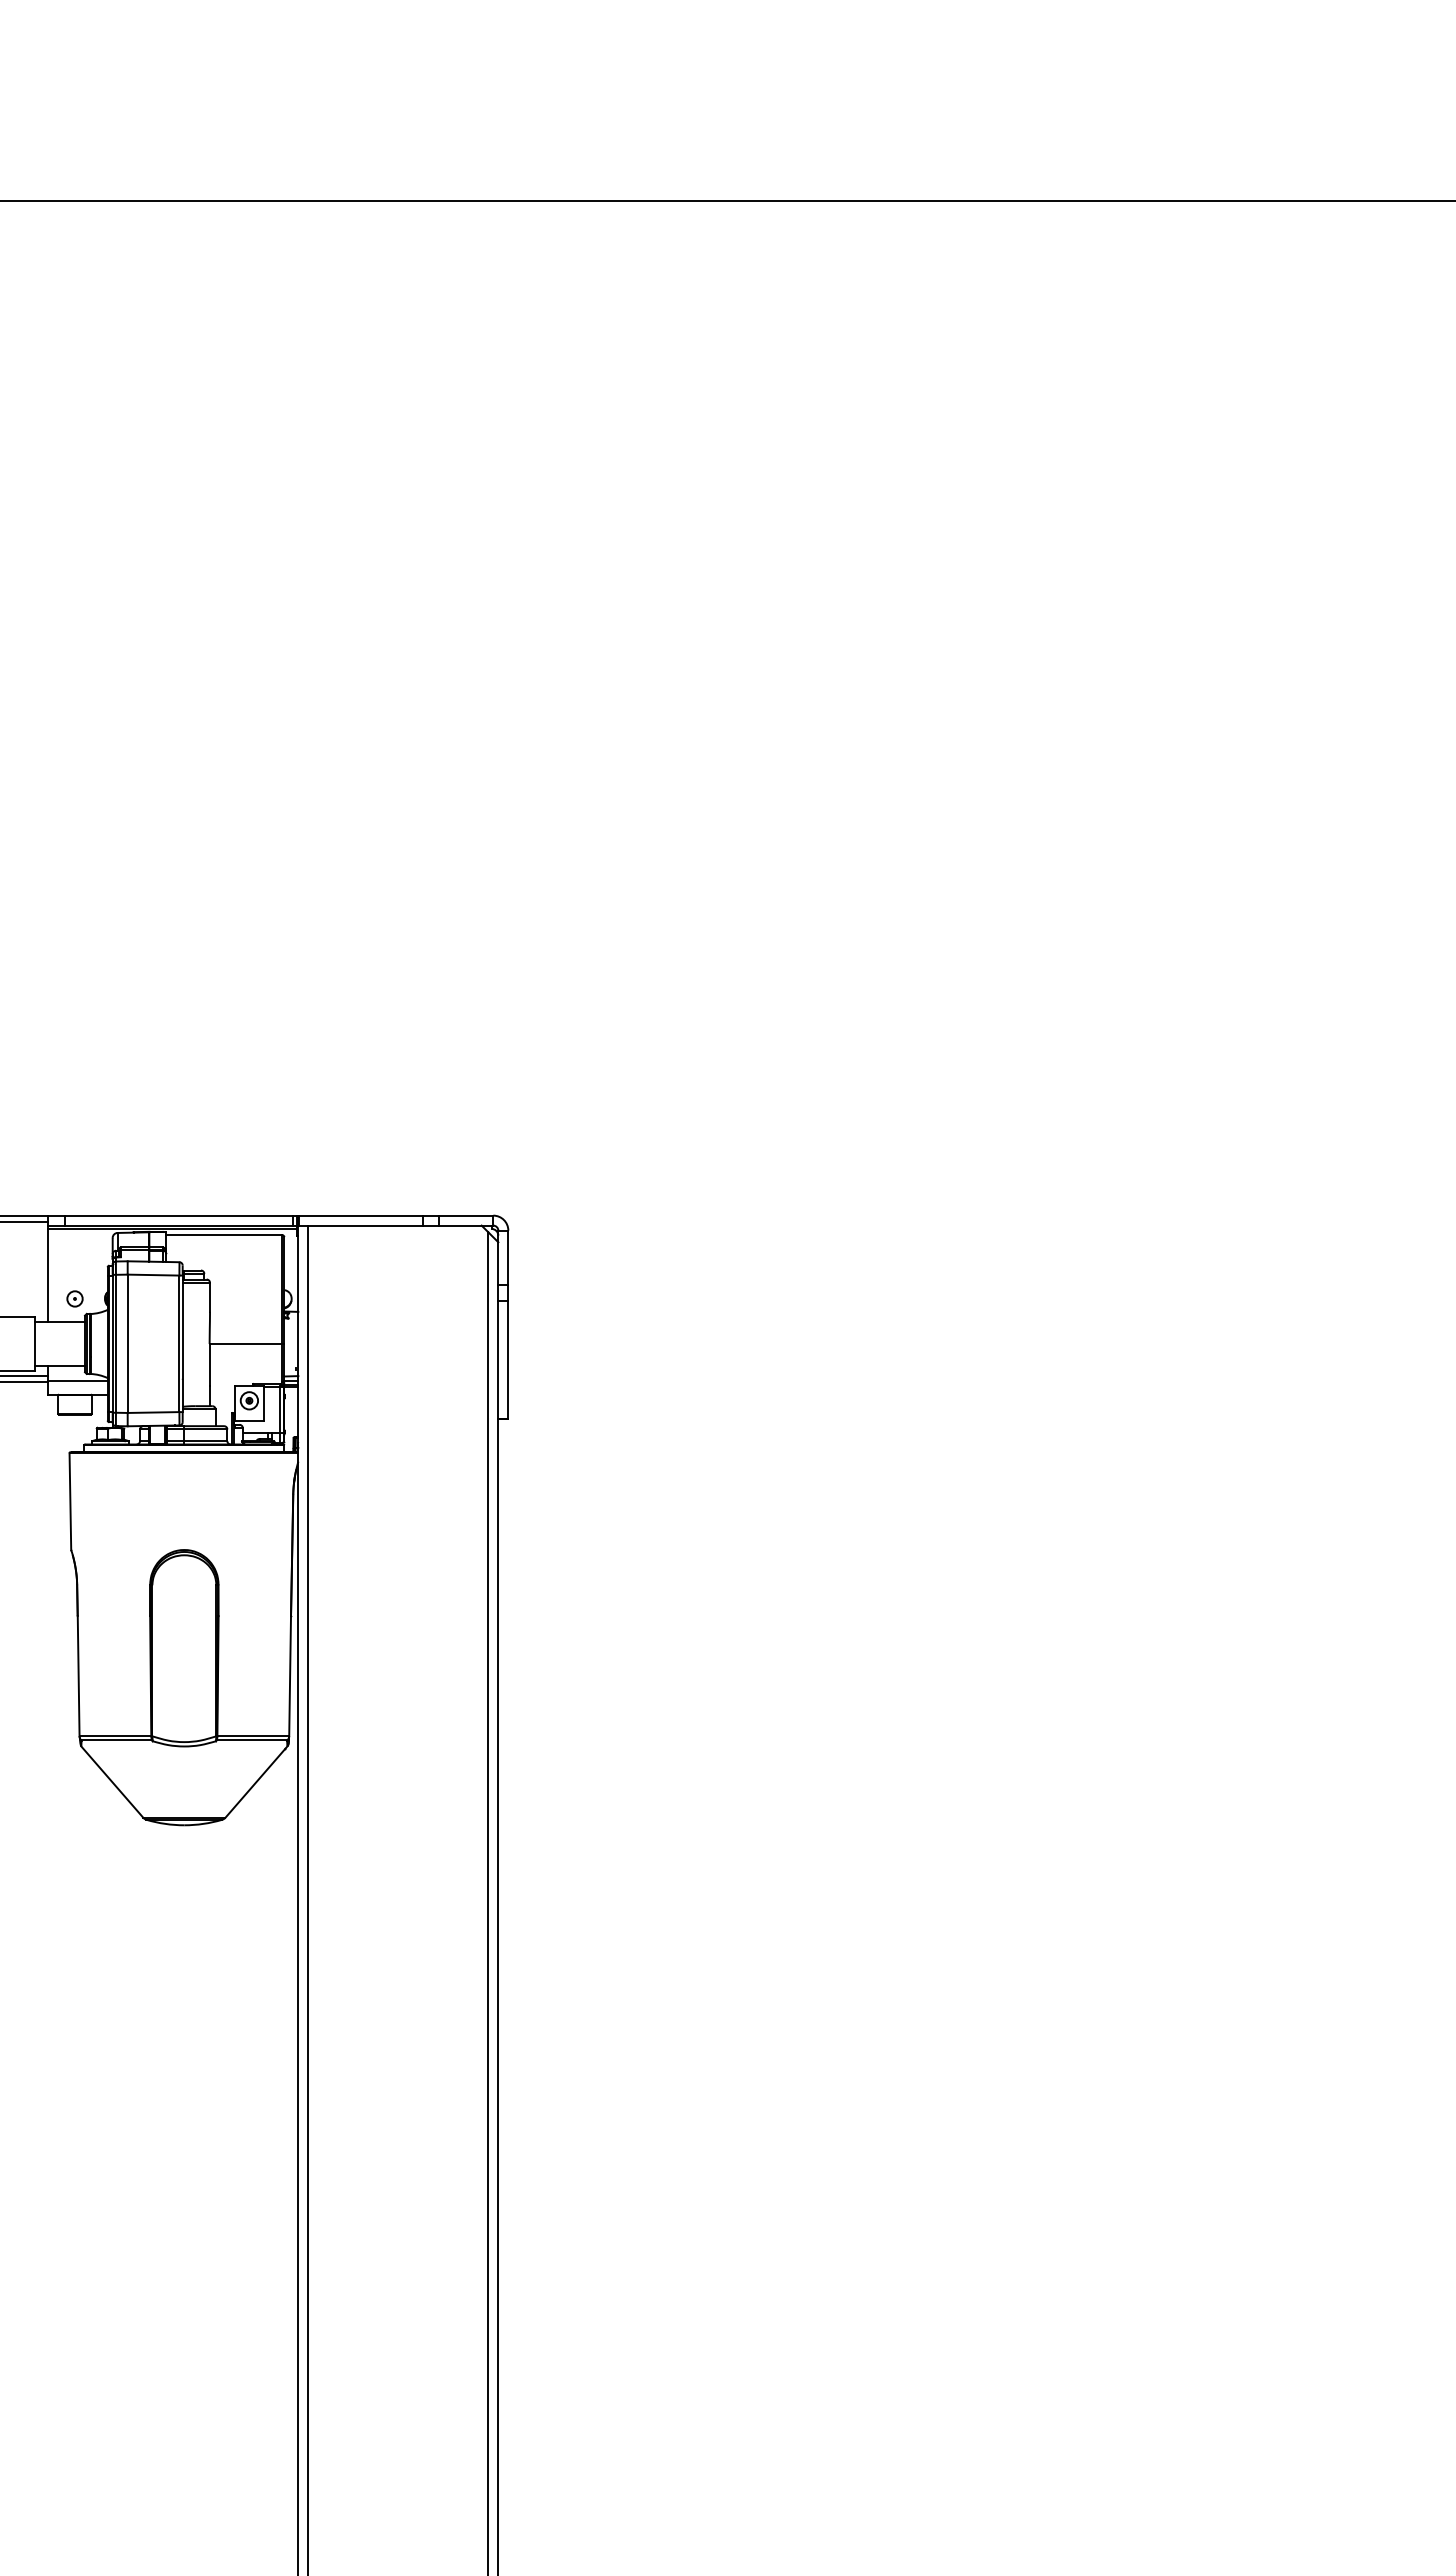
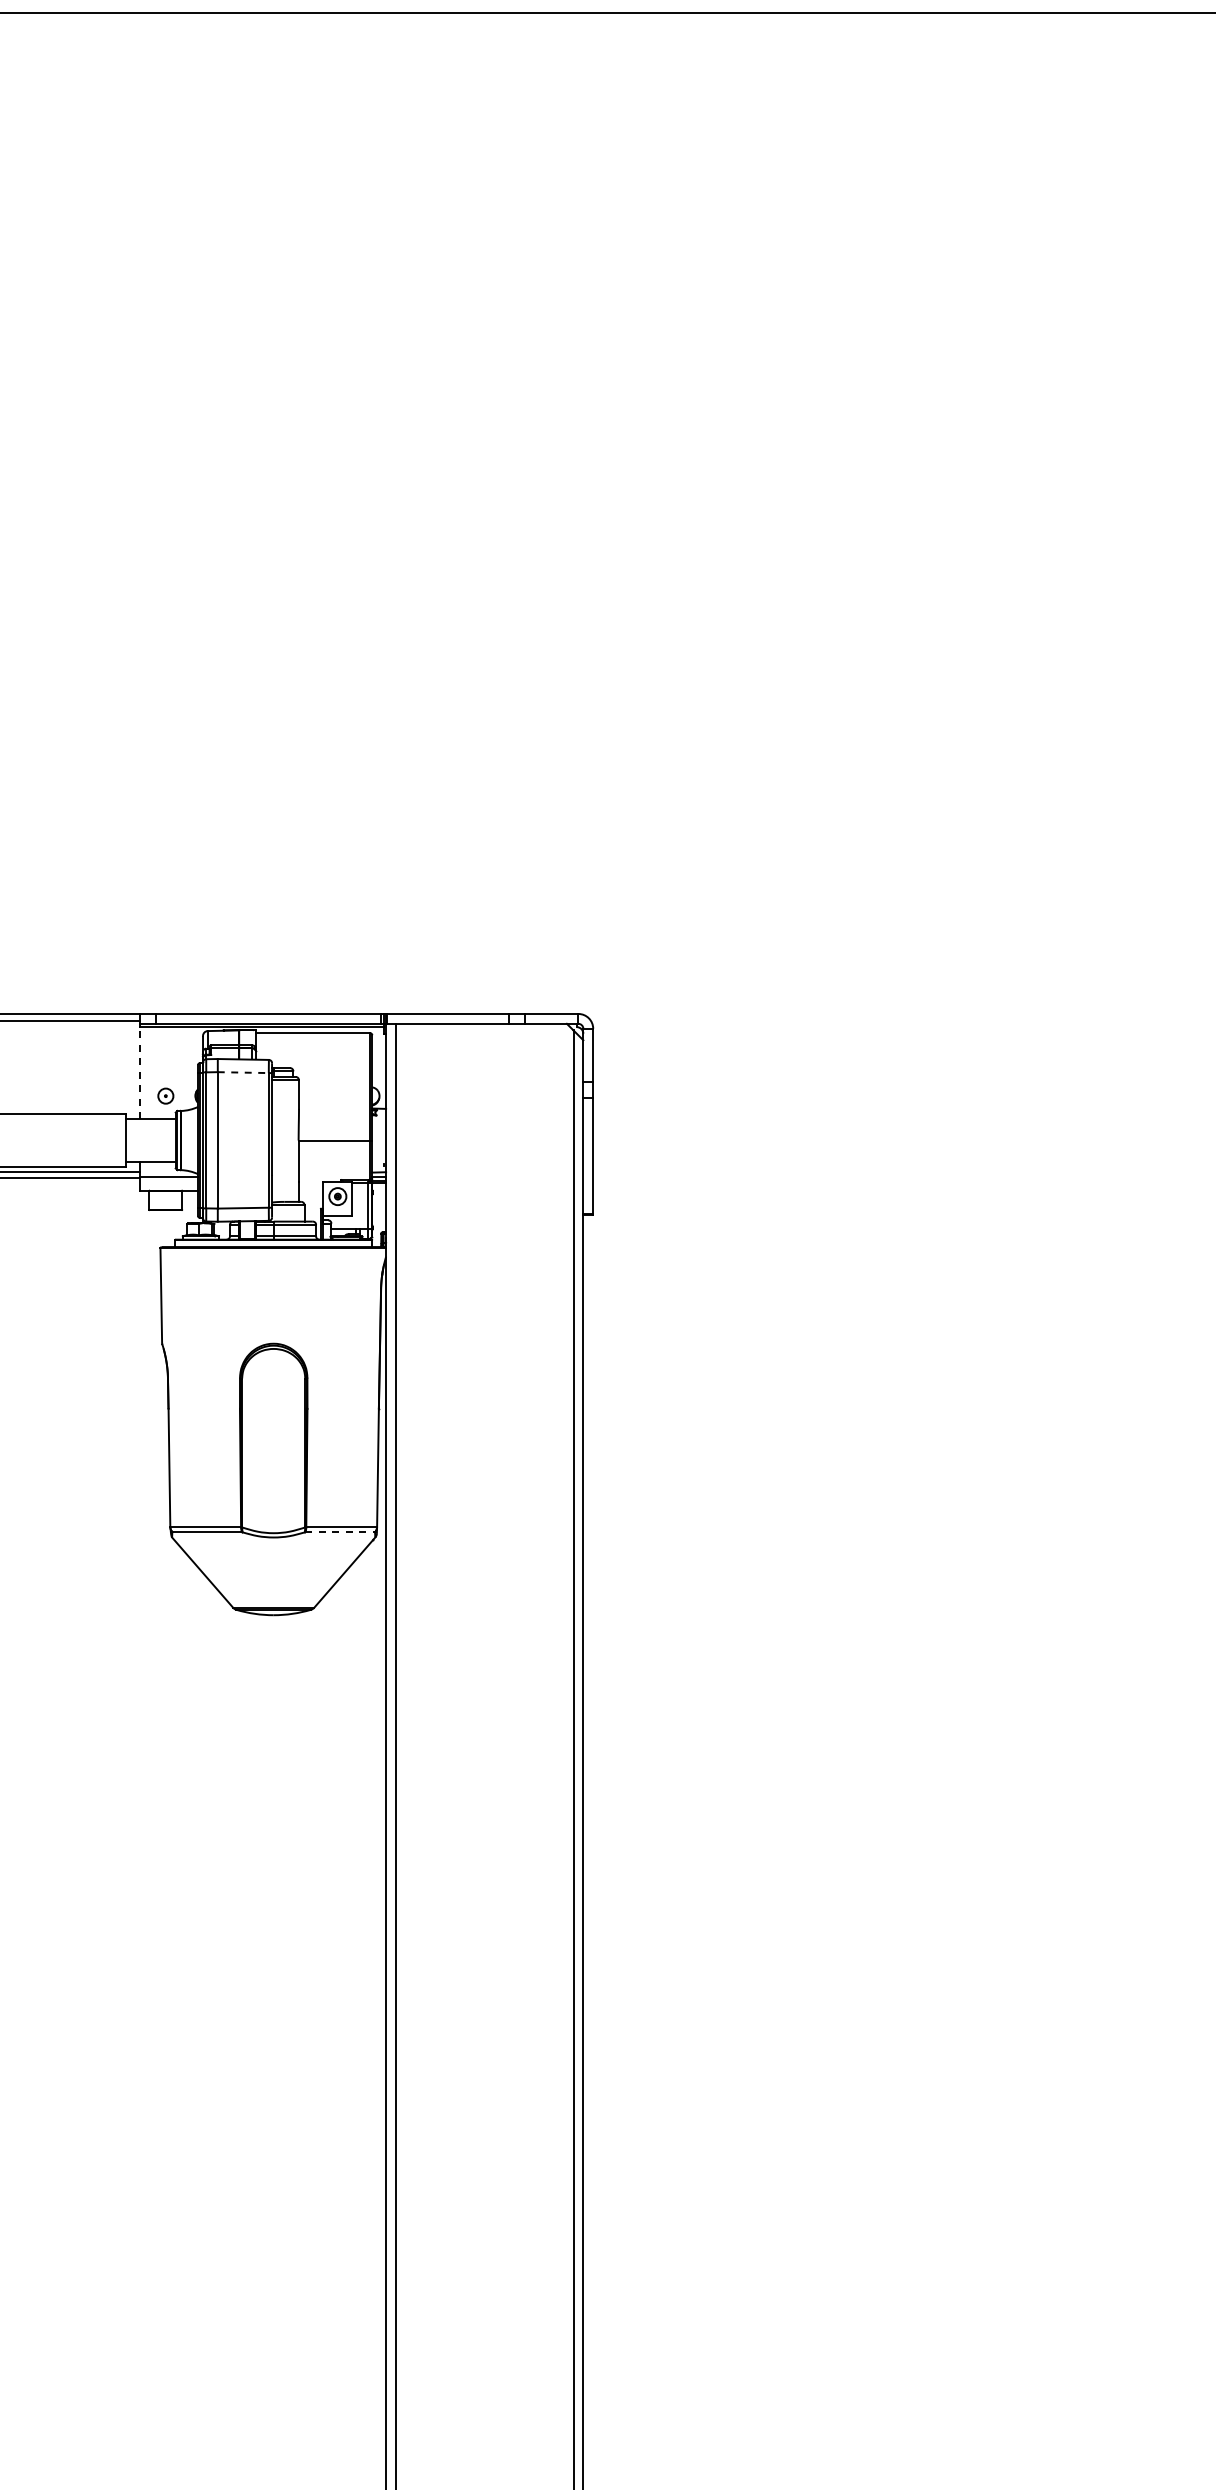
line: (48, 1275) -> (139, 1073), solid -> dashed
line: (153, 1275) -> (243, 1073), solid -> dashed
line: (252, 1740) -> (340, 1531), solid -> dashed

